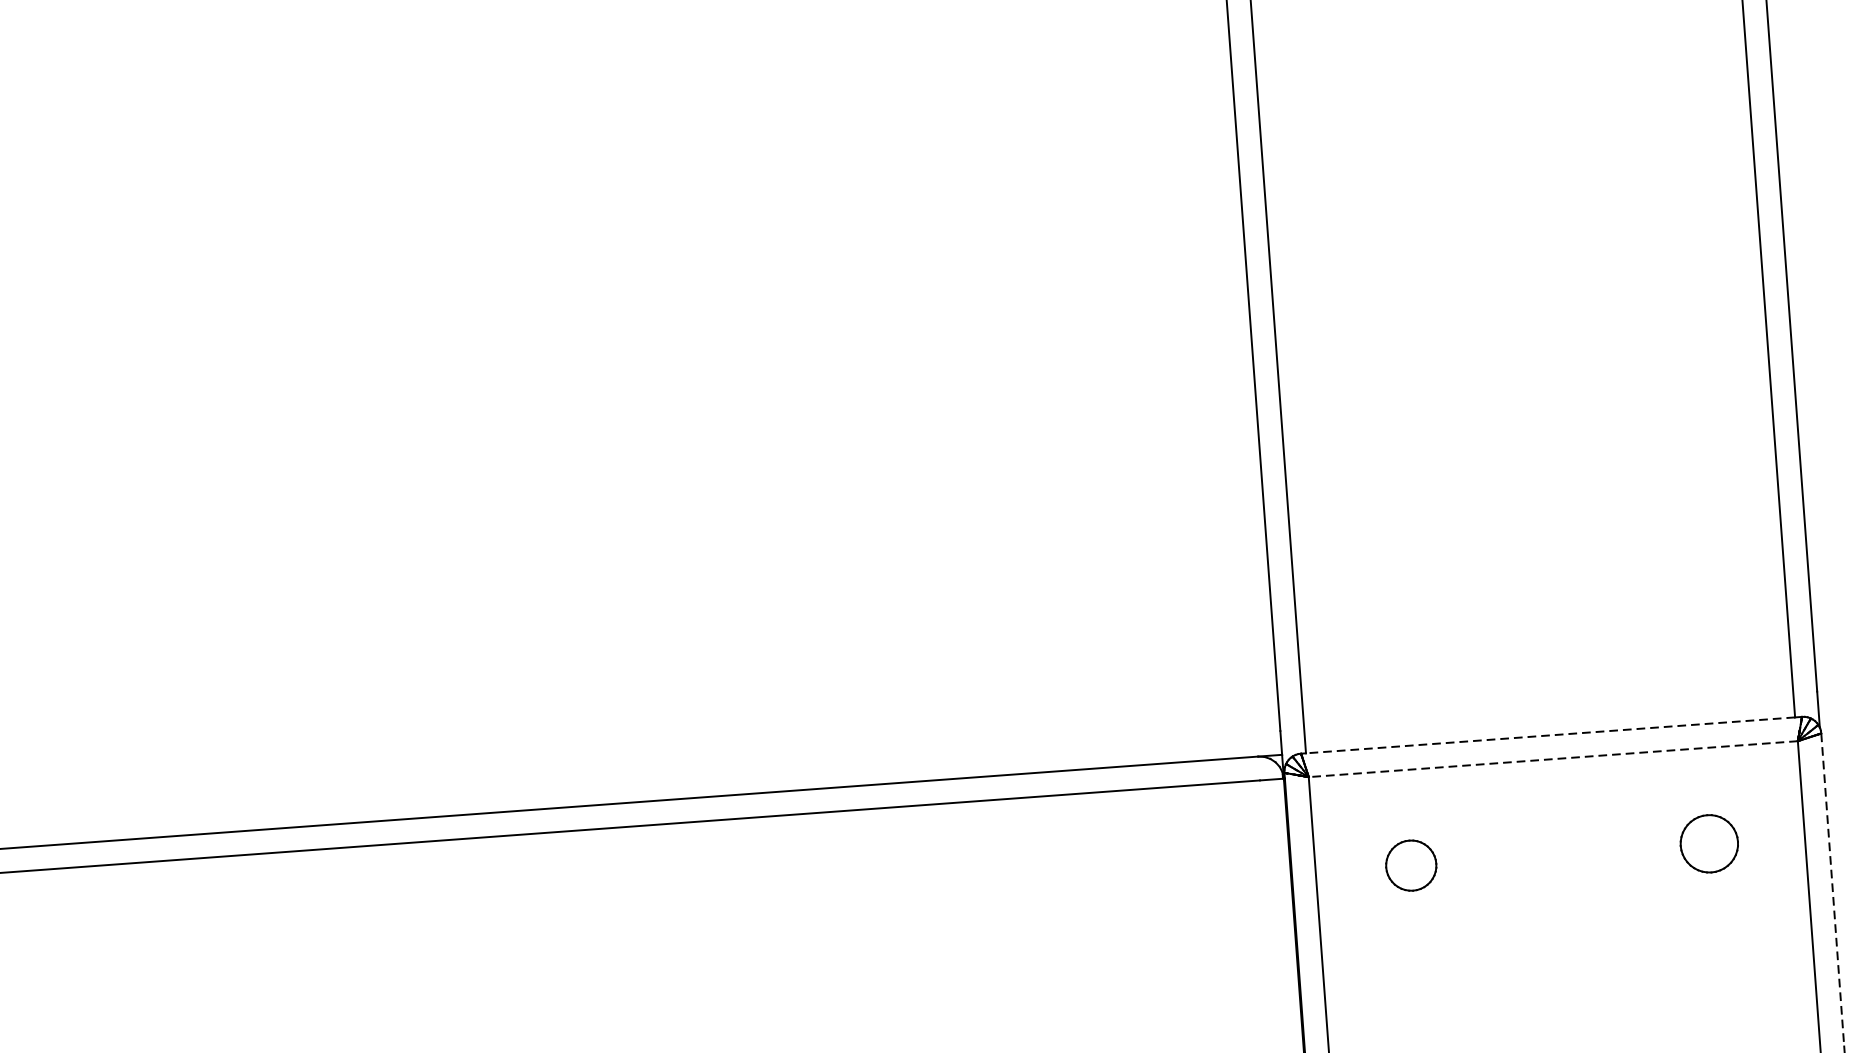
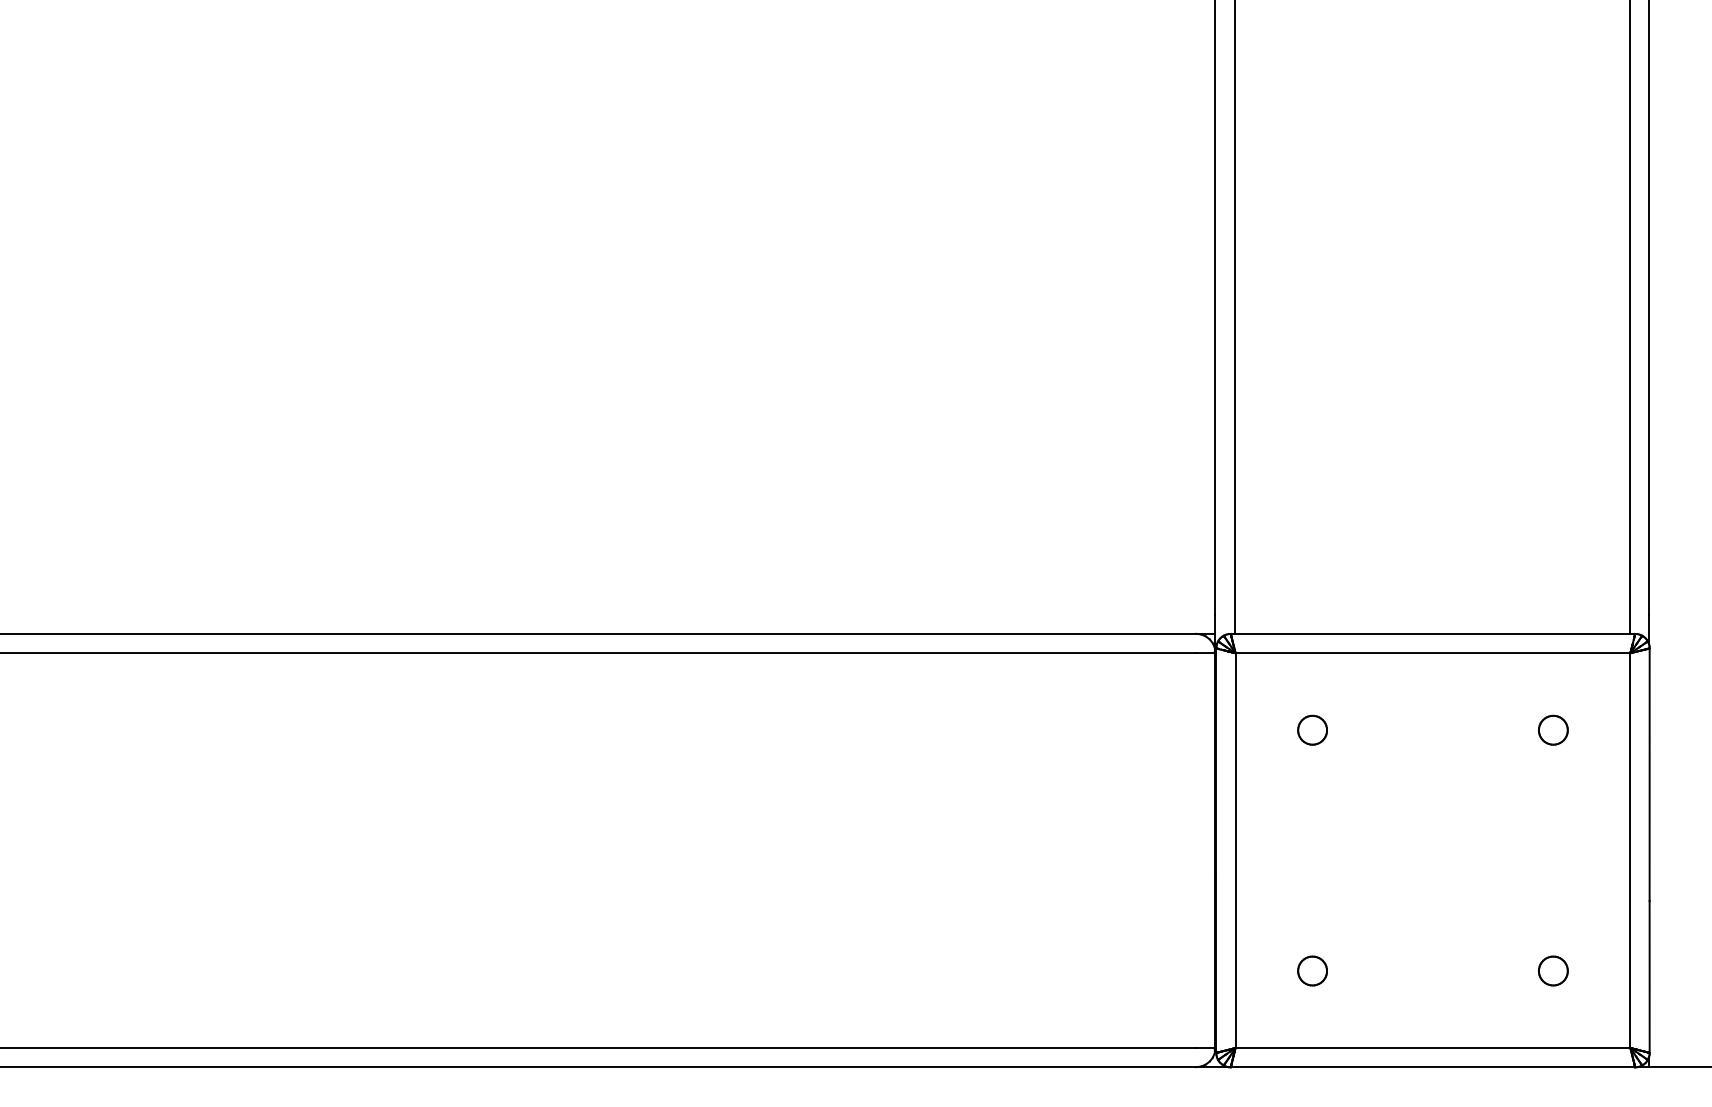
line: (1549, 734) -> (1431, 633), dashed -> solid
line: (1552, 759) -> (1432, 653), dashed -> solid
part: (1709, 842) -> (1553, 729), size x0.62
part: (1411, 864) -> (1312, 729), size x0.71
line: (1832, 890) -> (1649, 775), dashed -> solid

